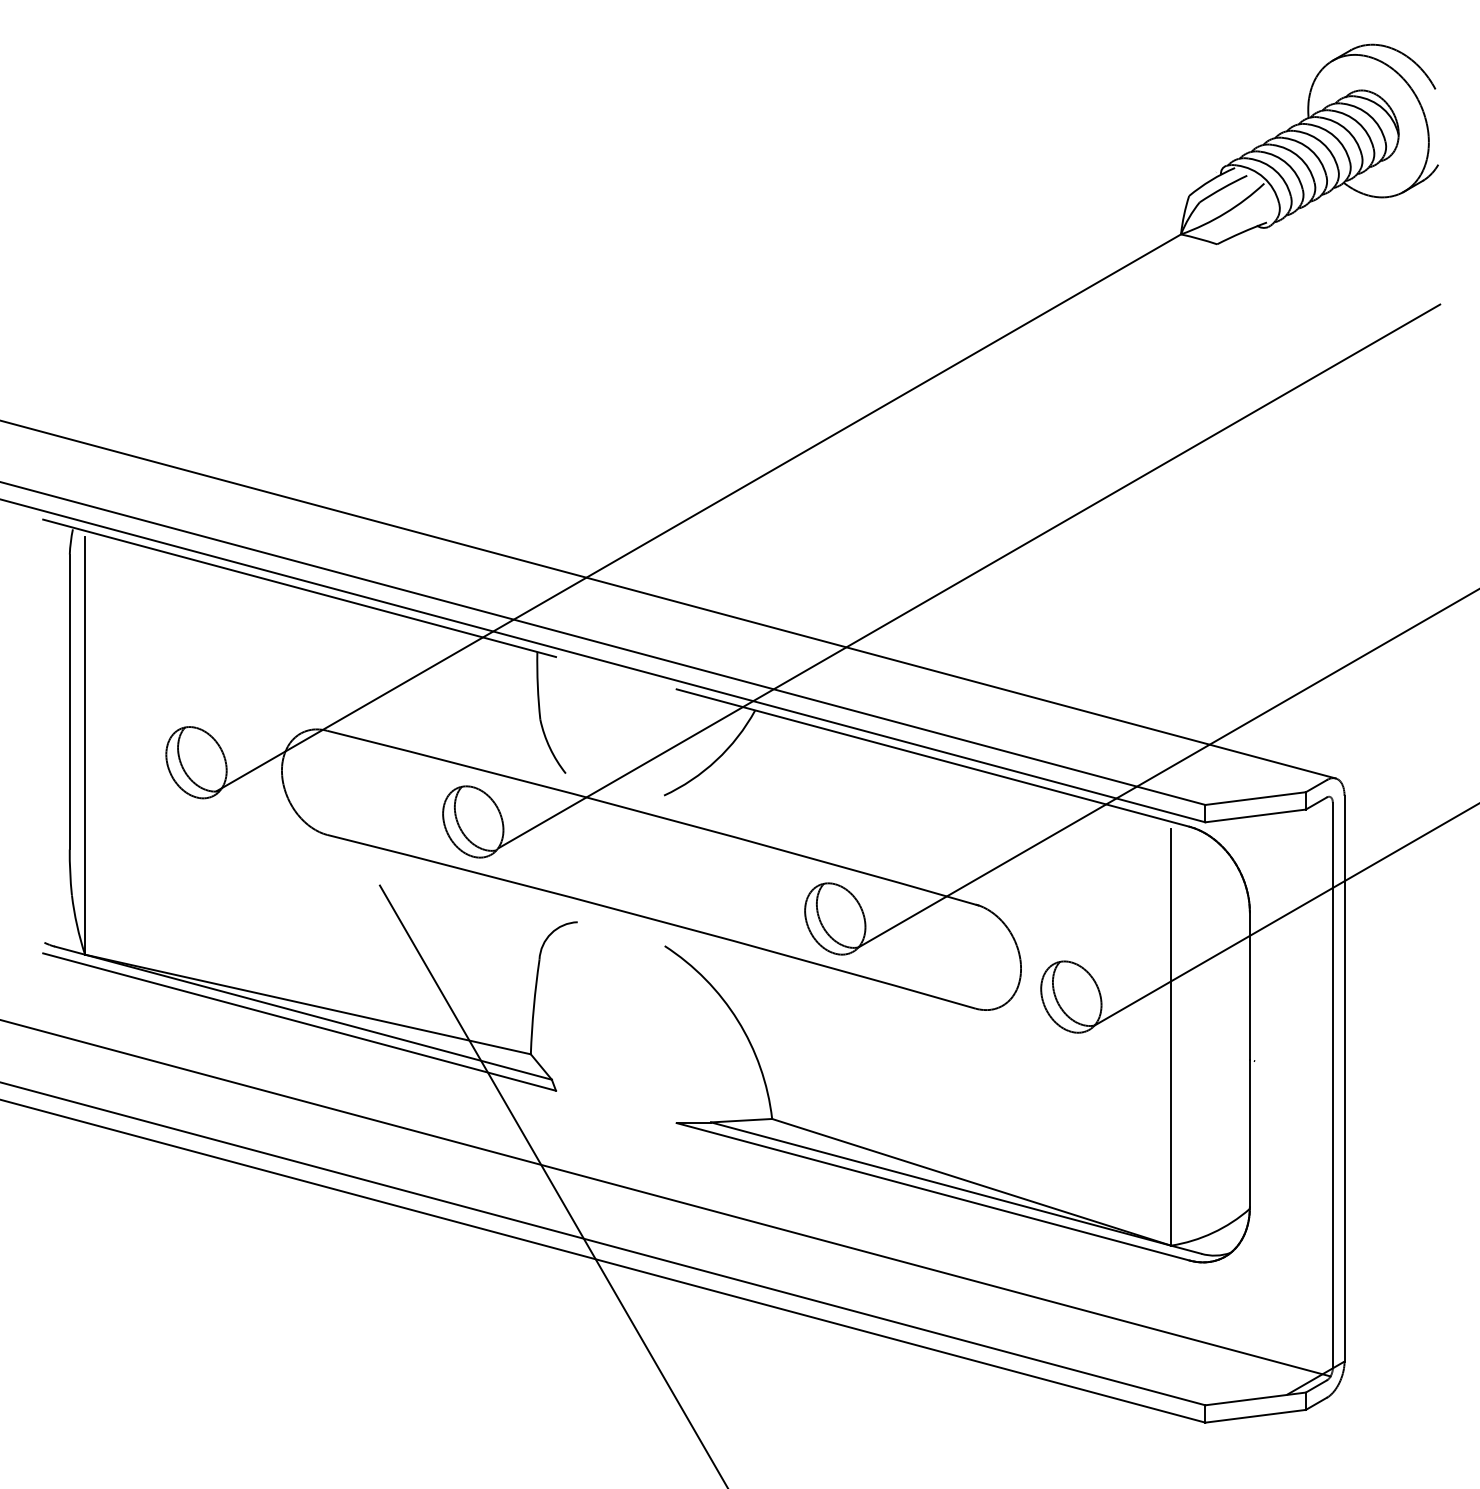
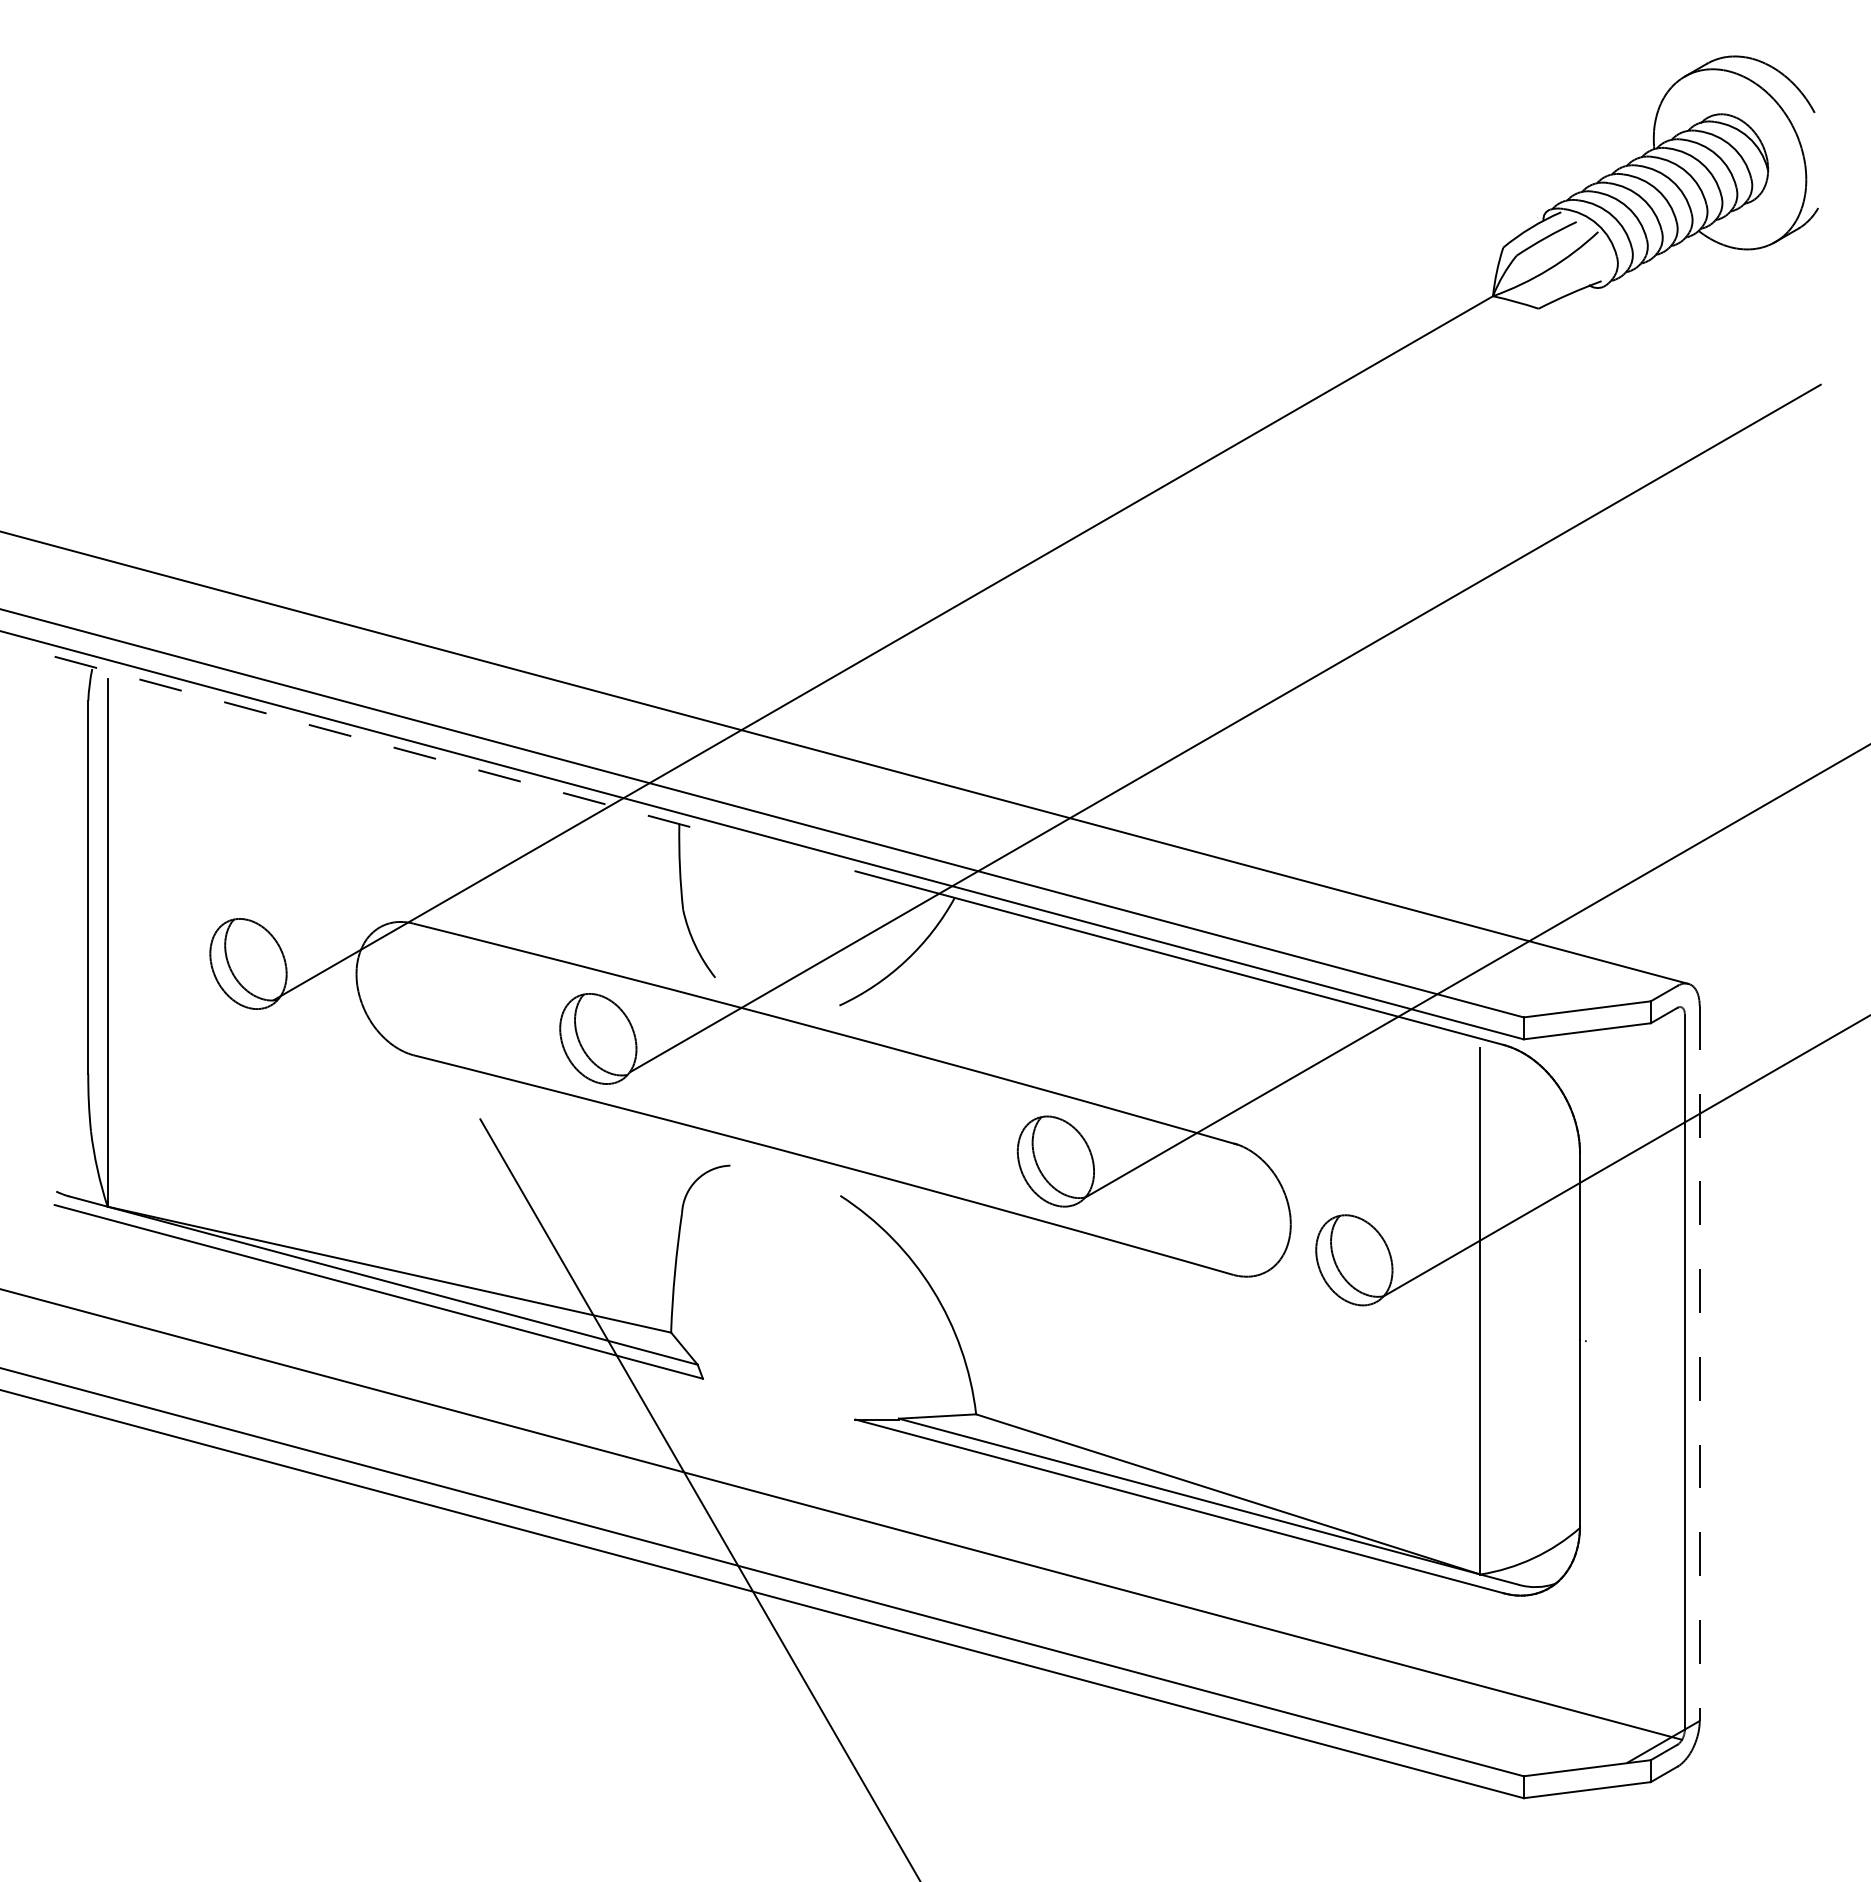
line: (299, 588) -> (378, 743), solid -> dashed
line: (1344, 1078) -> (1699, 1363), solid -> dashed

